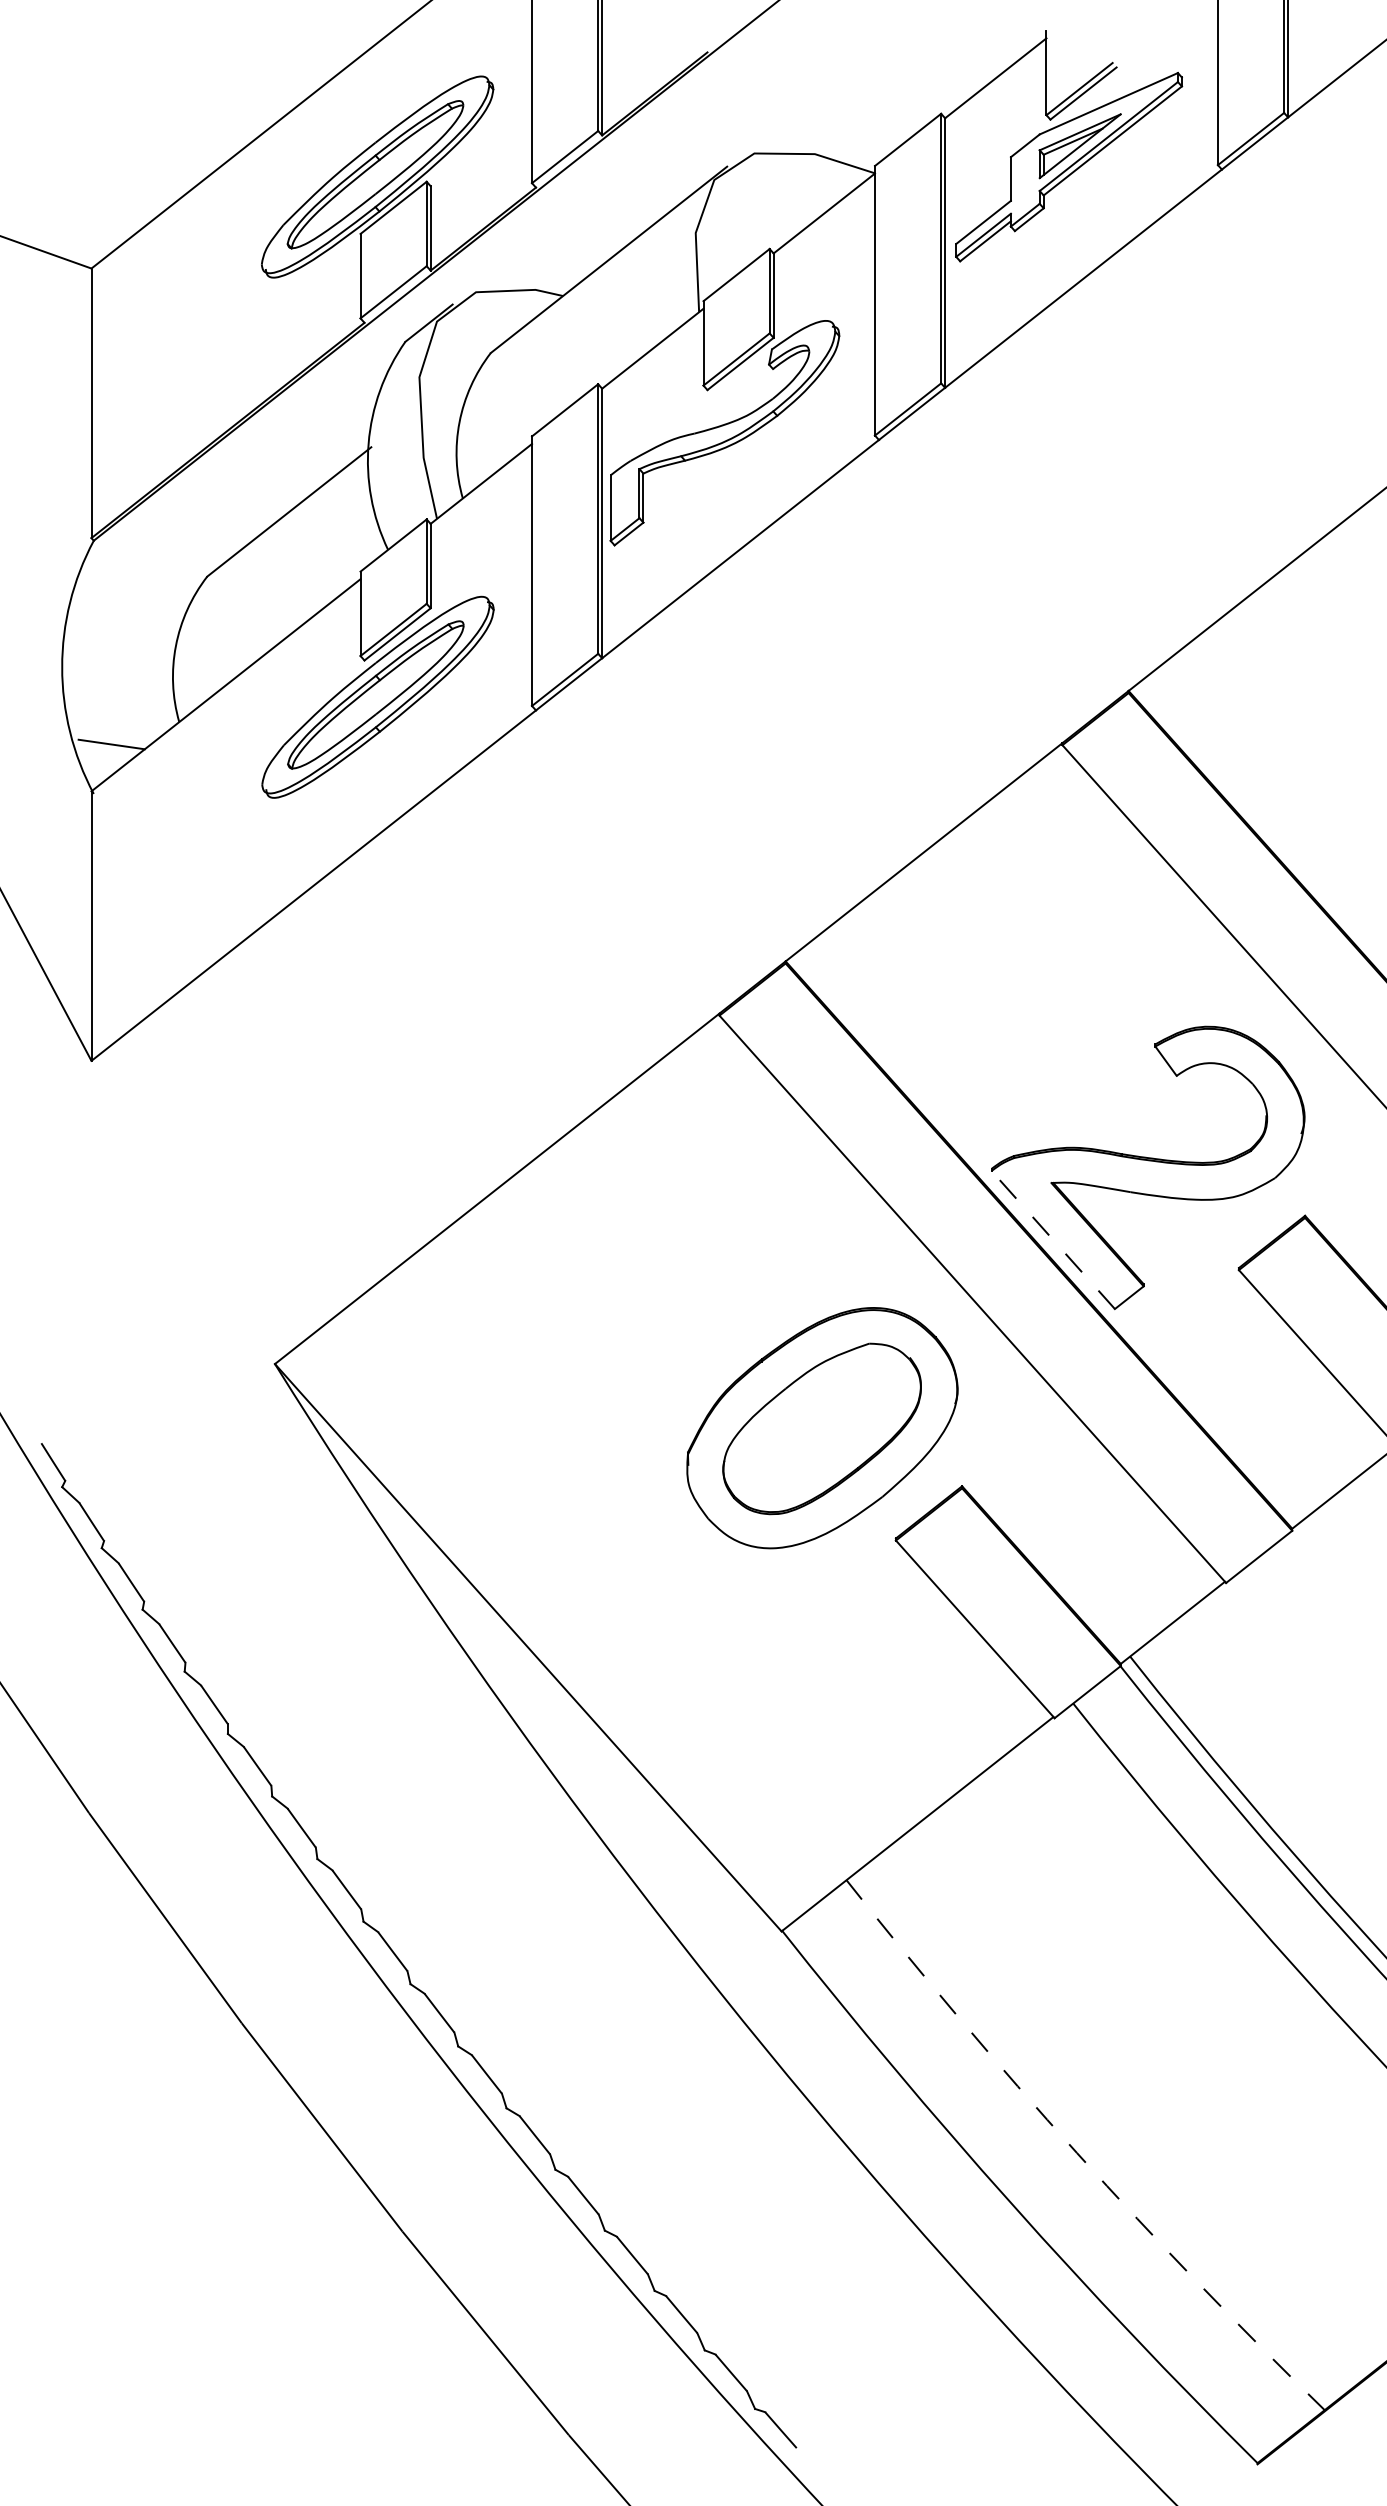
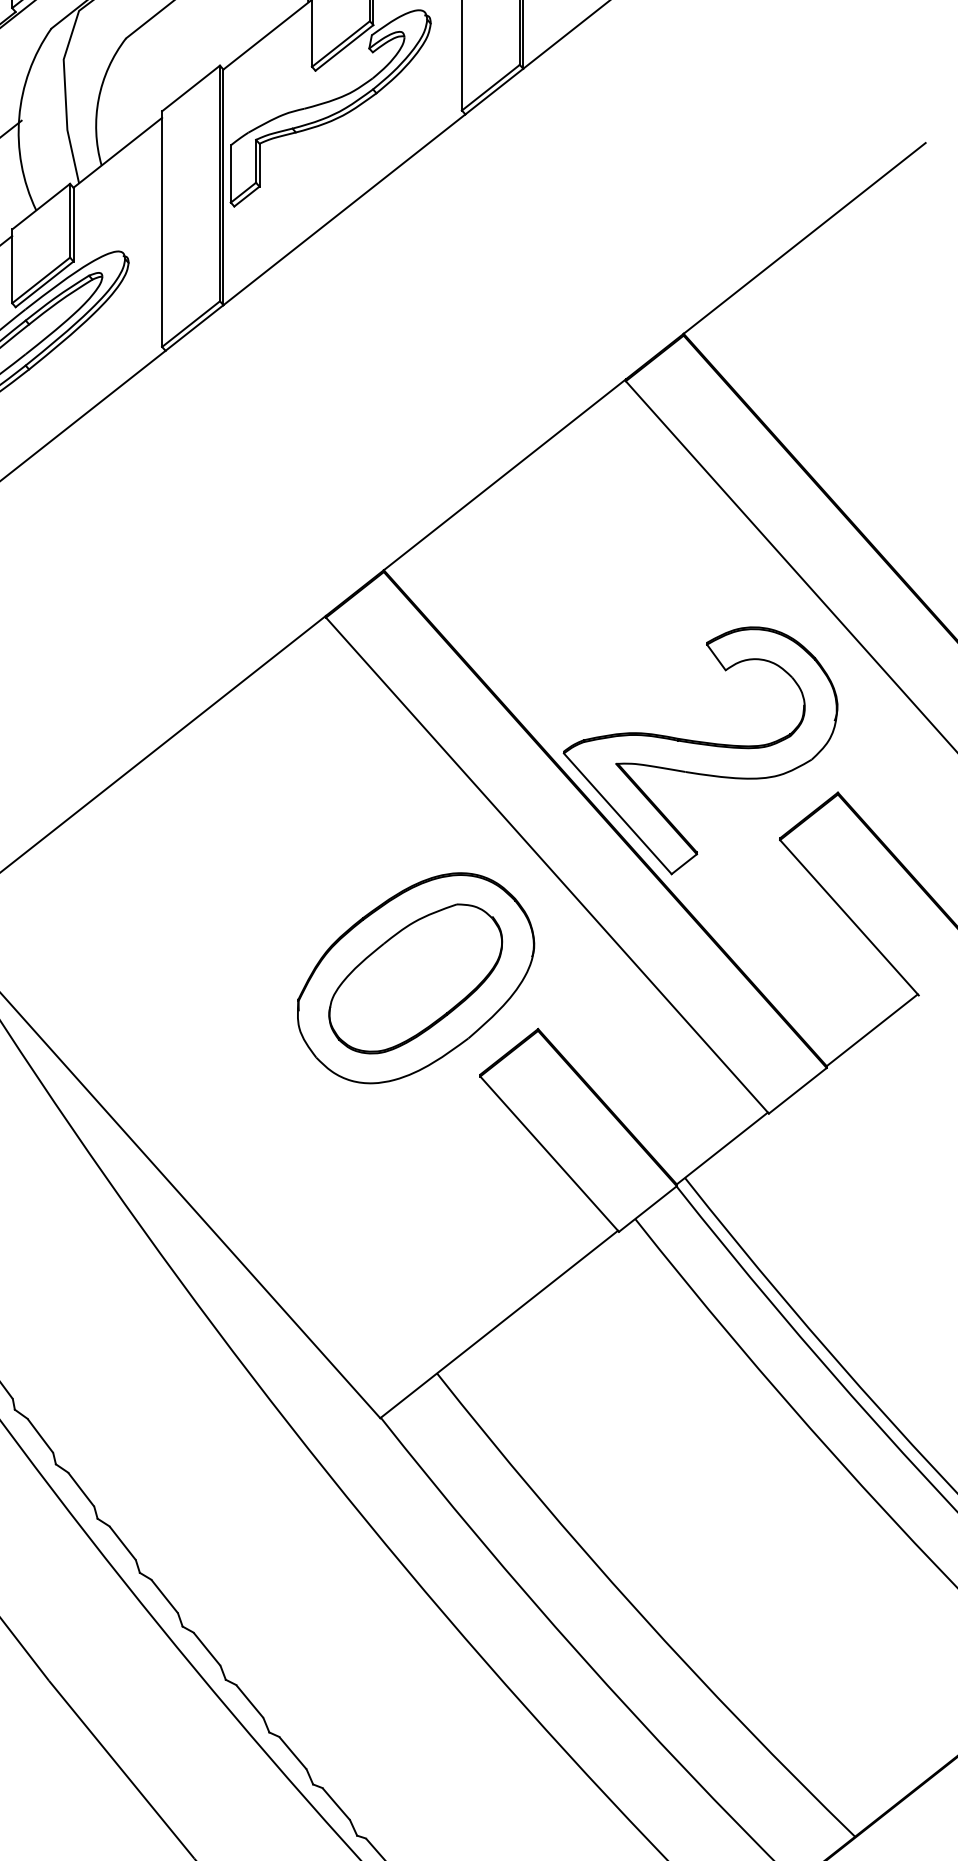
line: (1053, 1240) -> (618, 814), dashed -> solid
arc: (1076, 2153) -> (638, 1612), dashed -> solid

